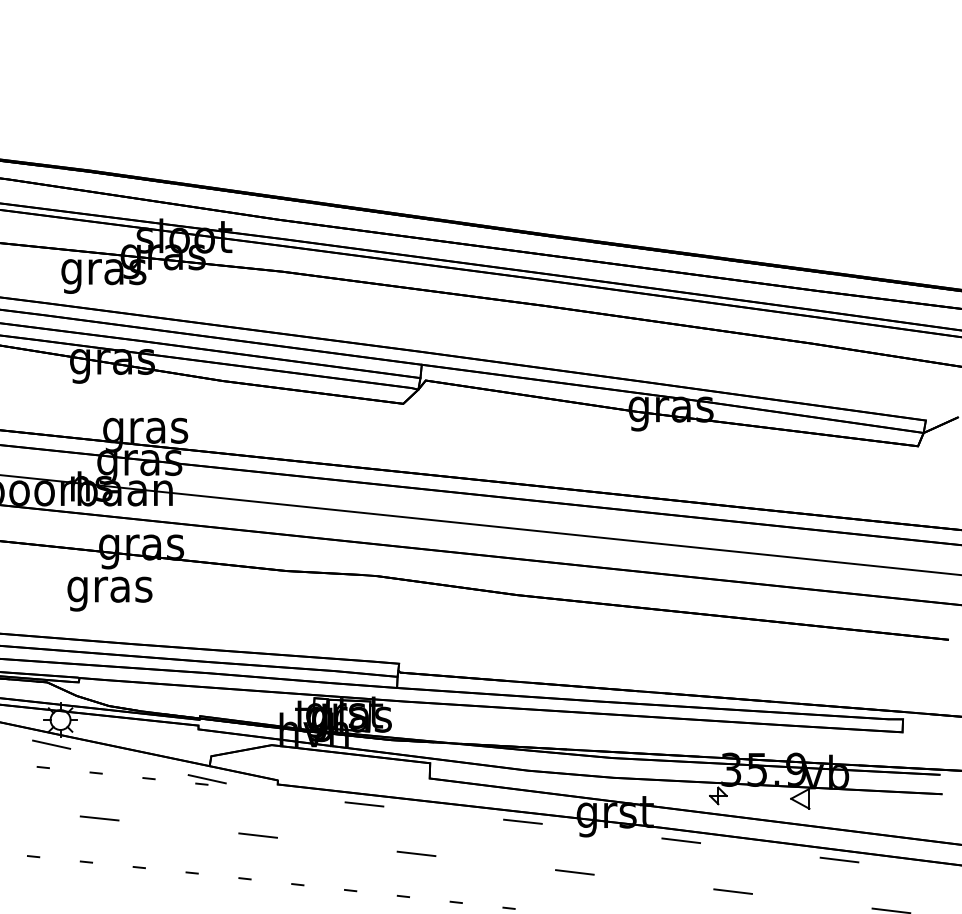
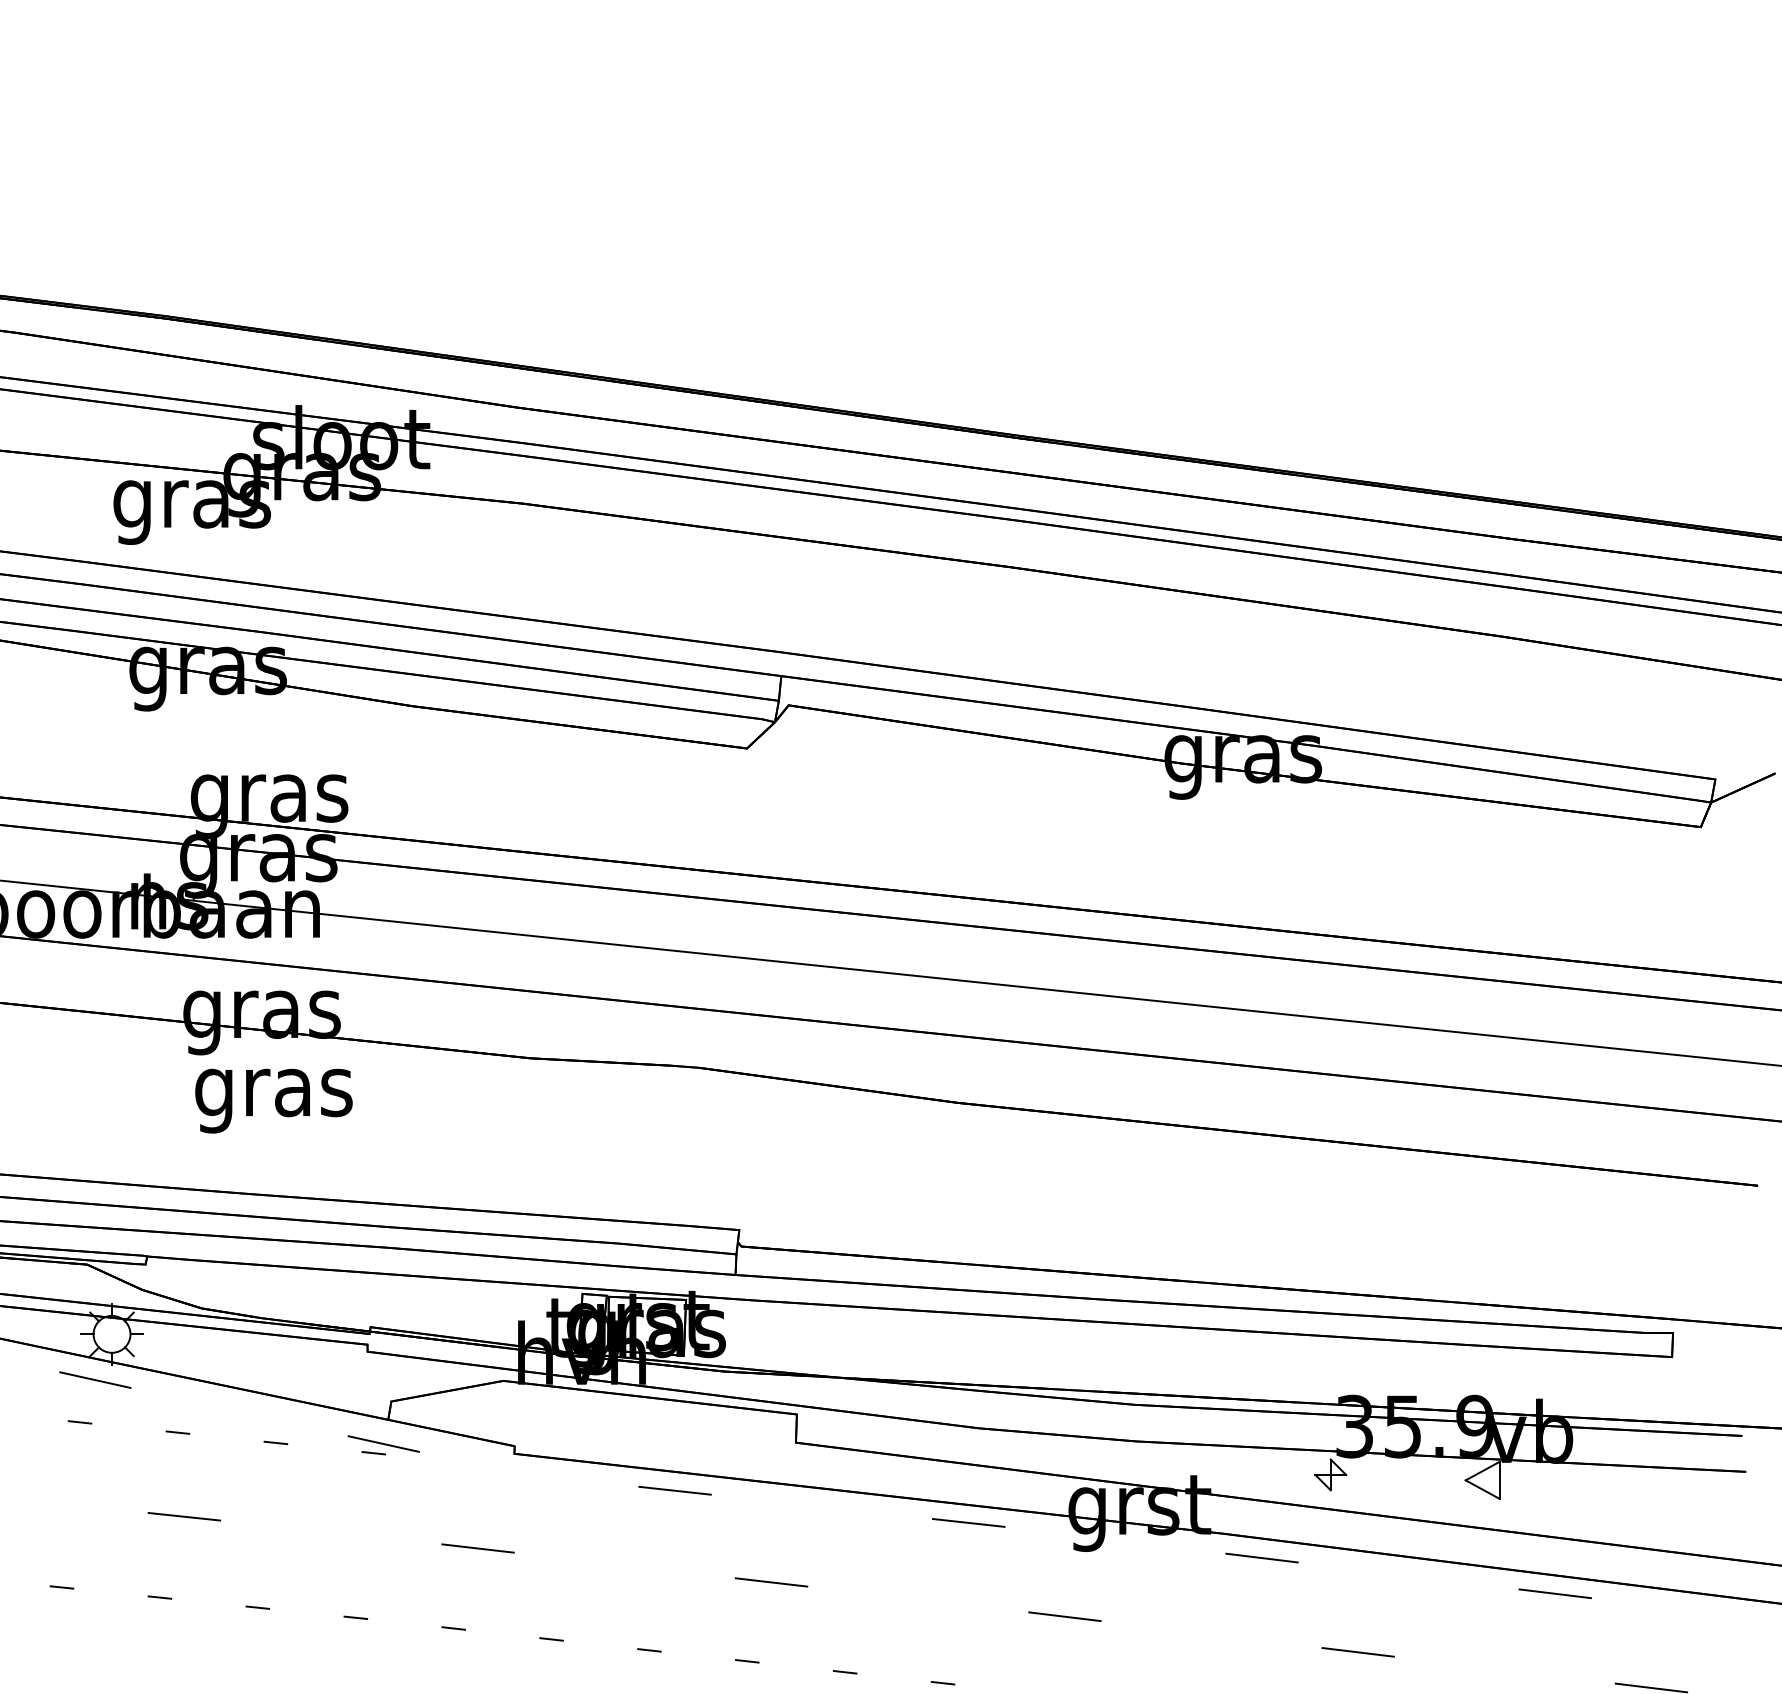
text: (109, 593) -> (273, 1099), moved

